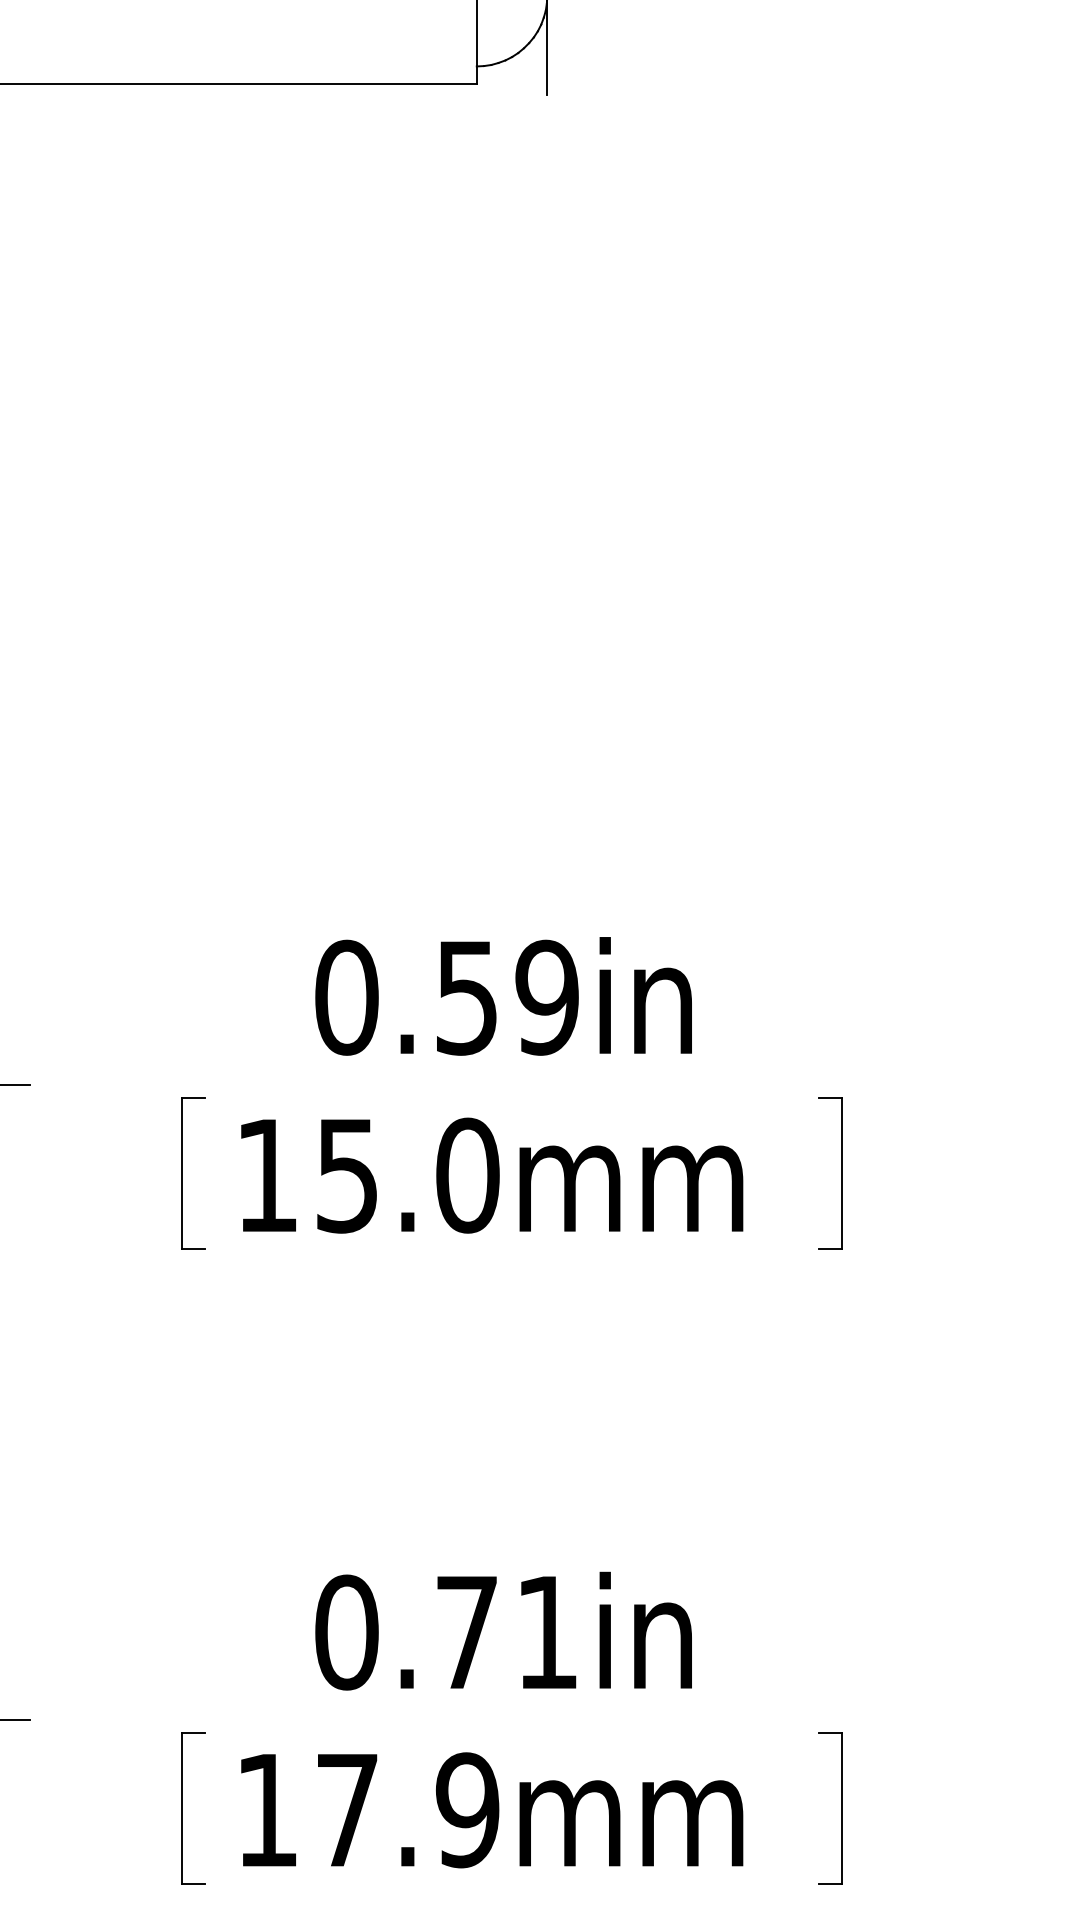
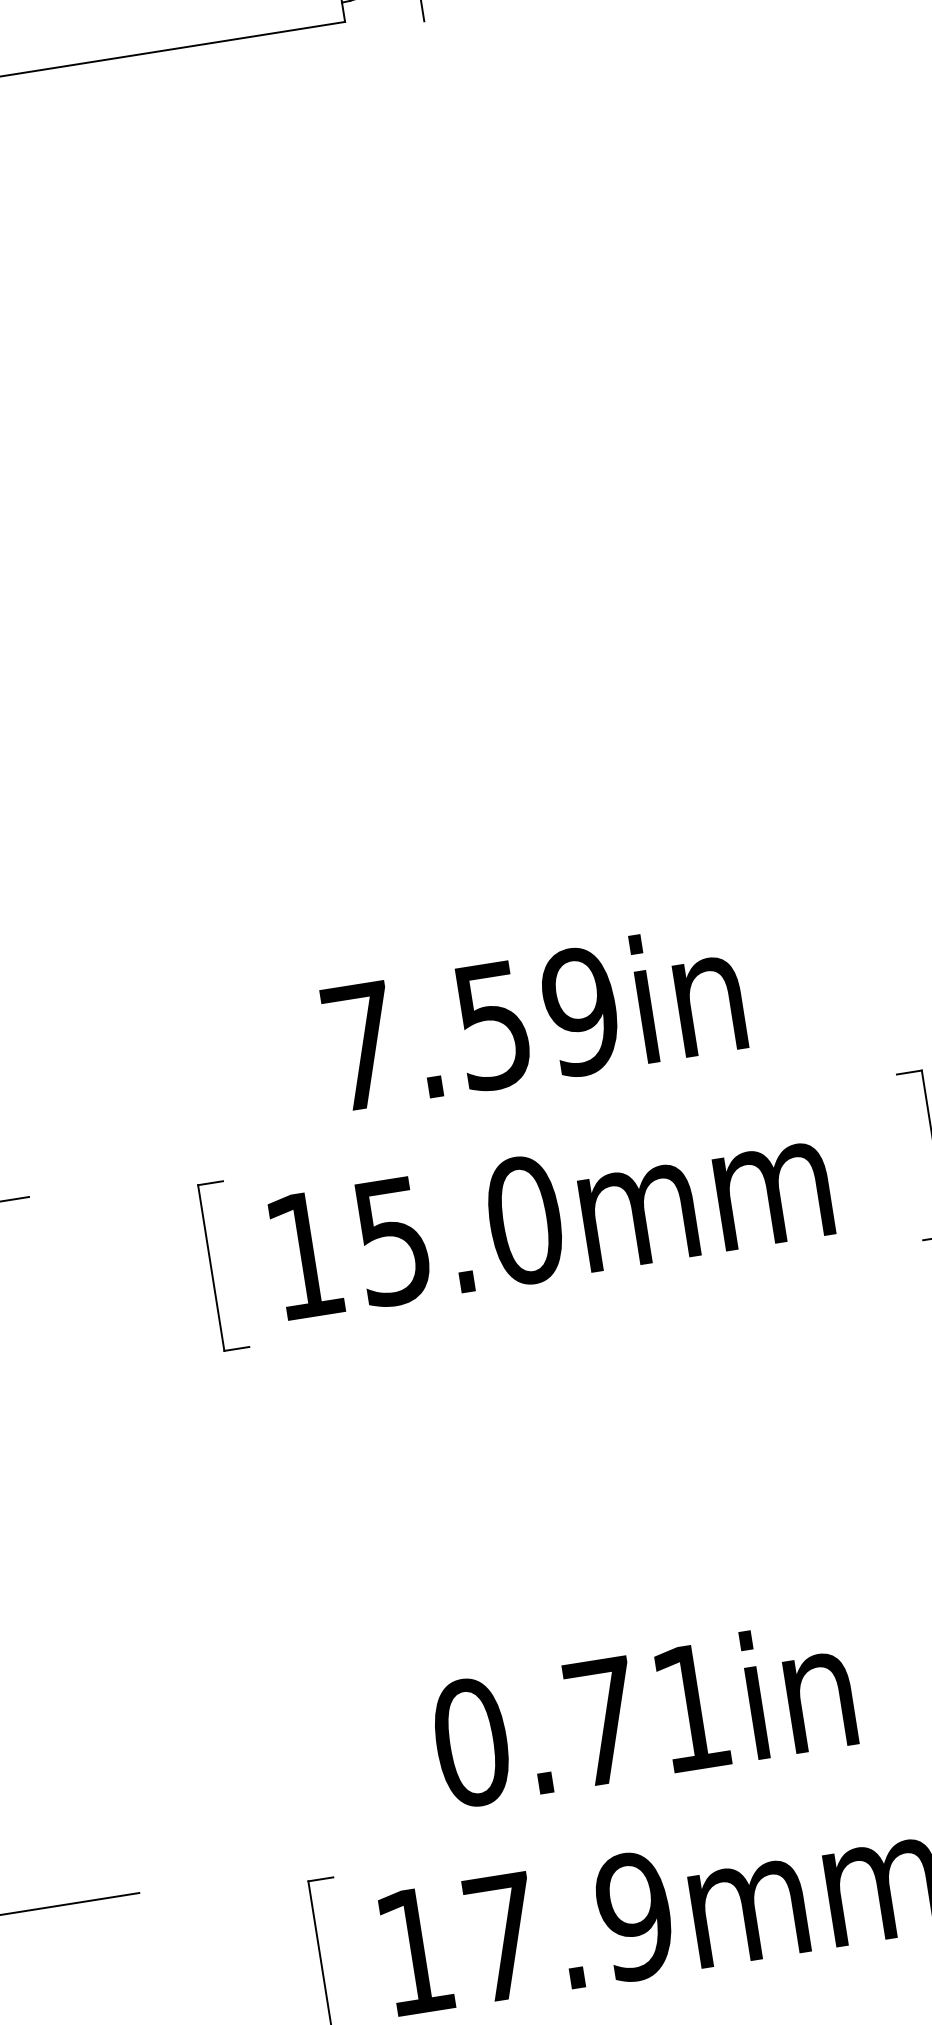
text: (346, 997) -> (360, 1046), 0.59in -> 7.59in

